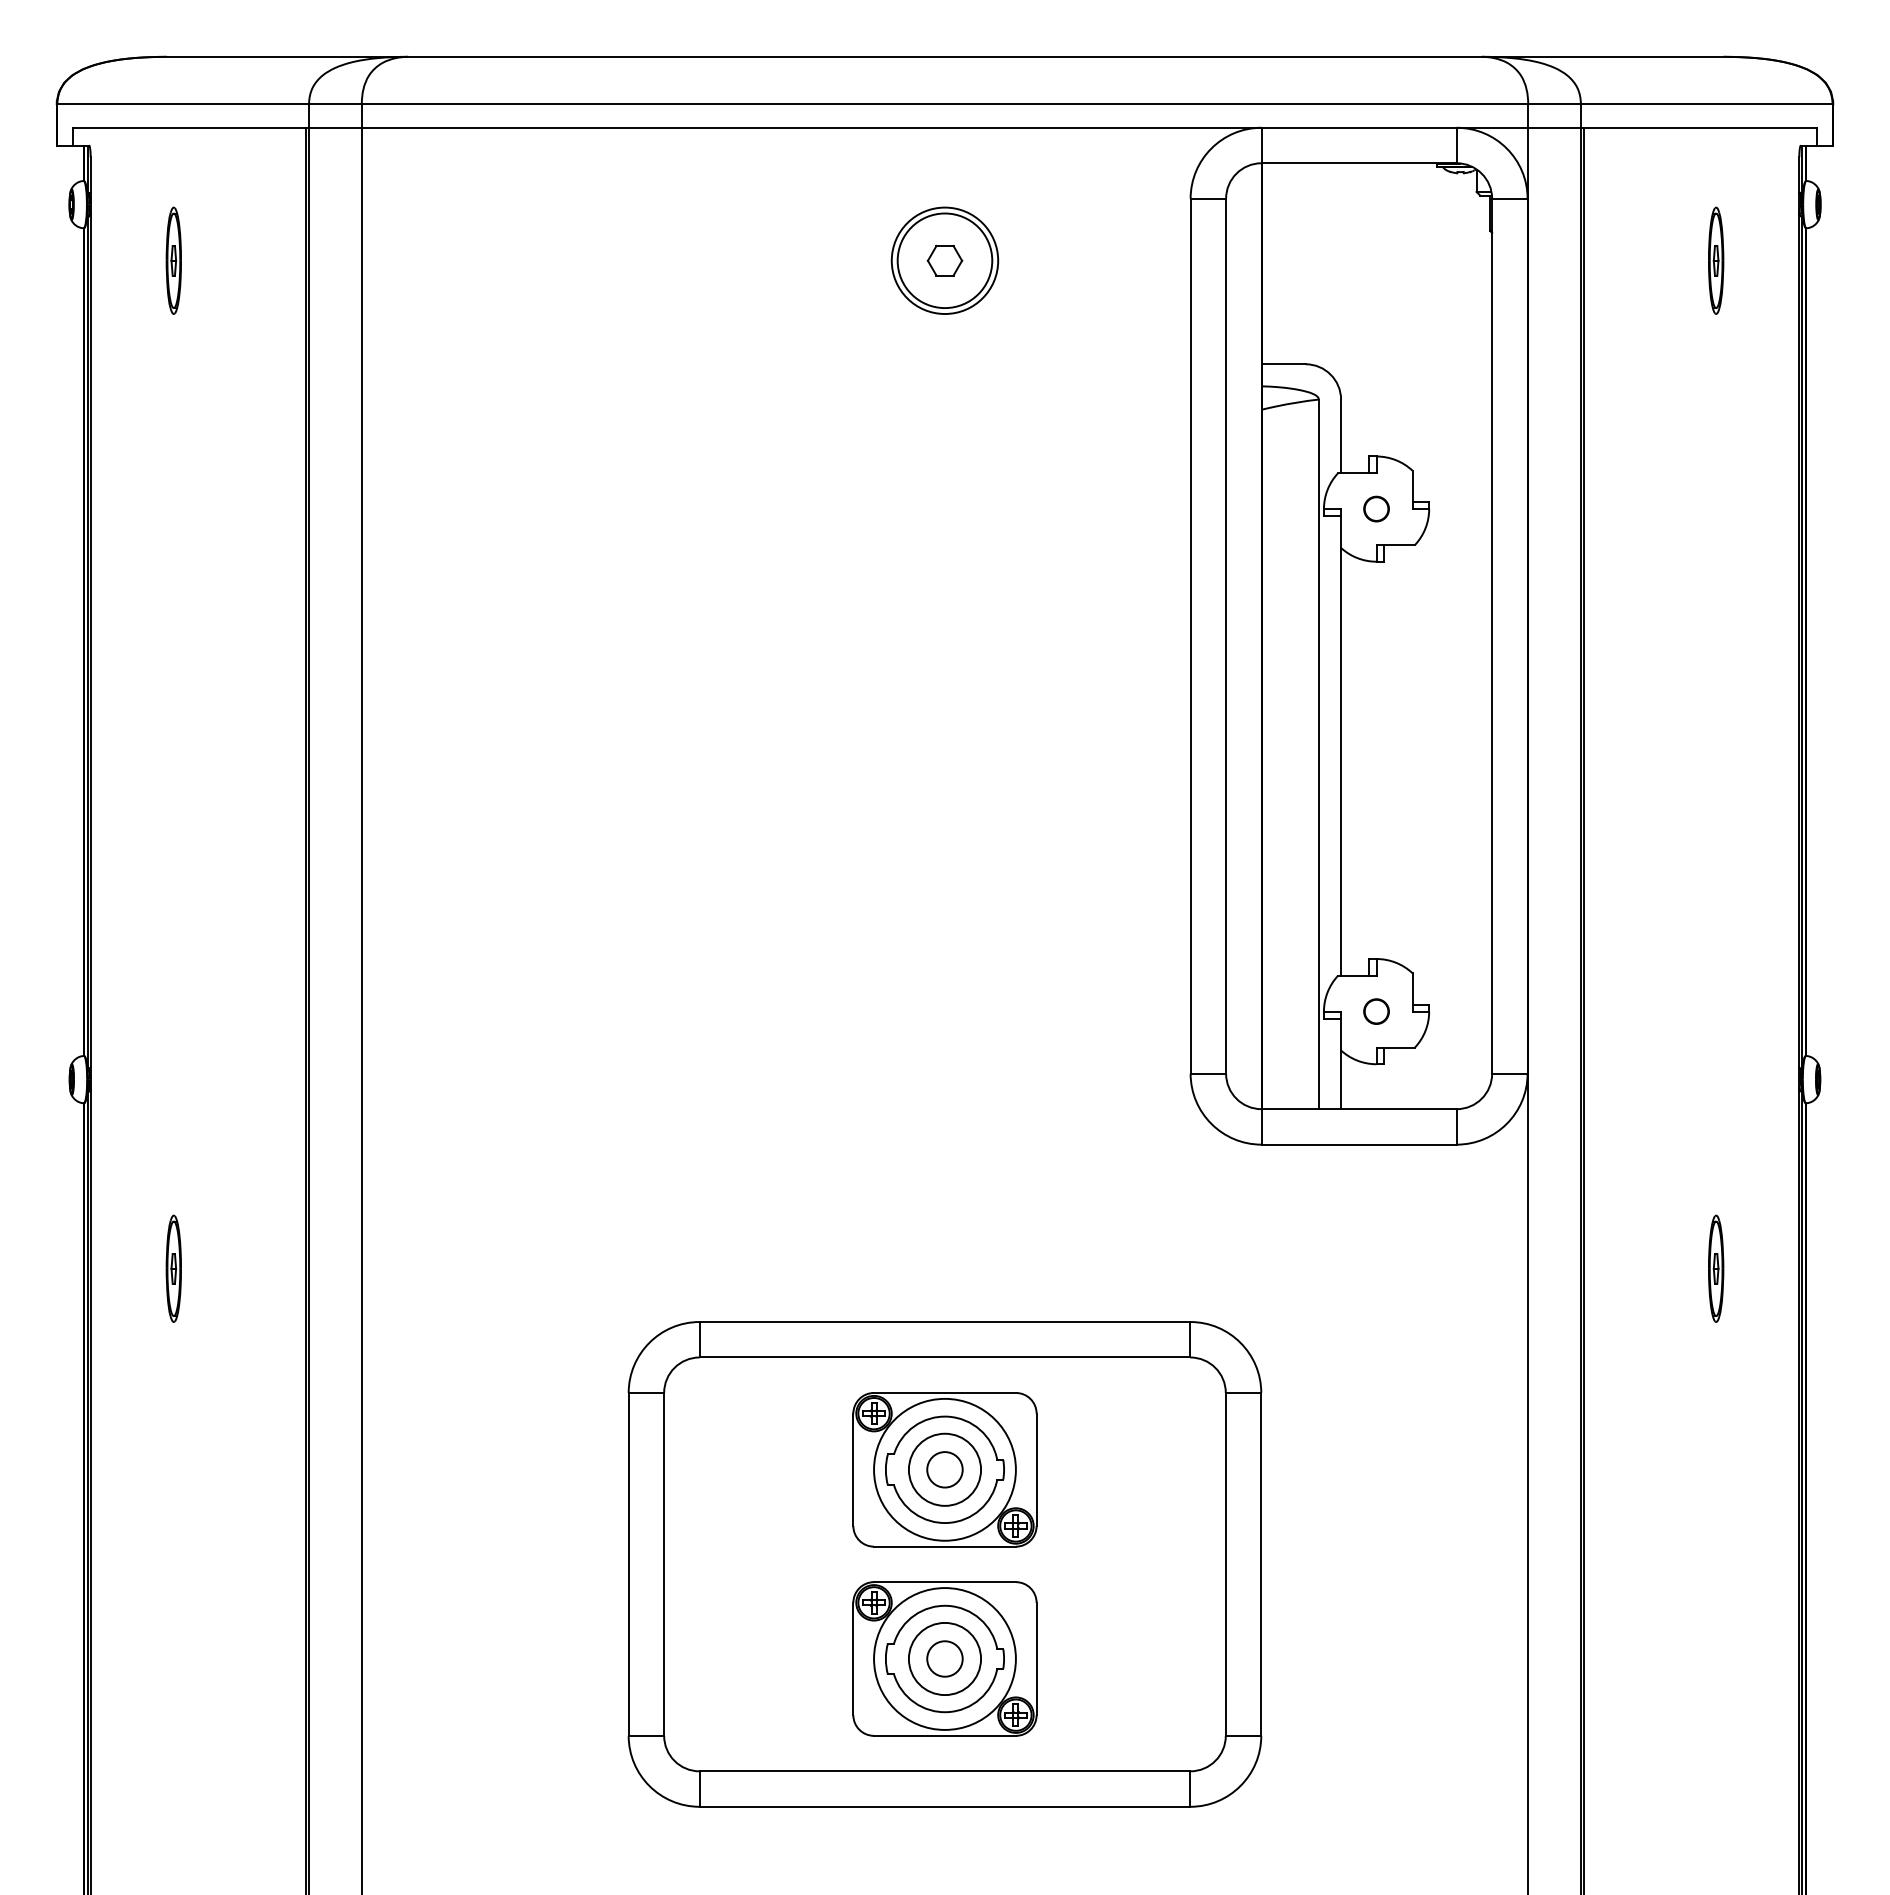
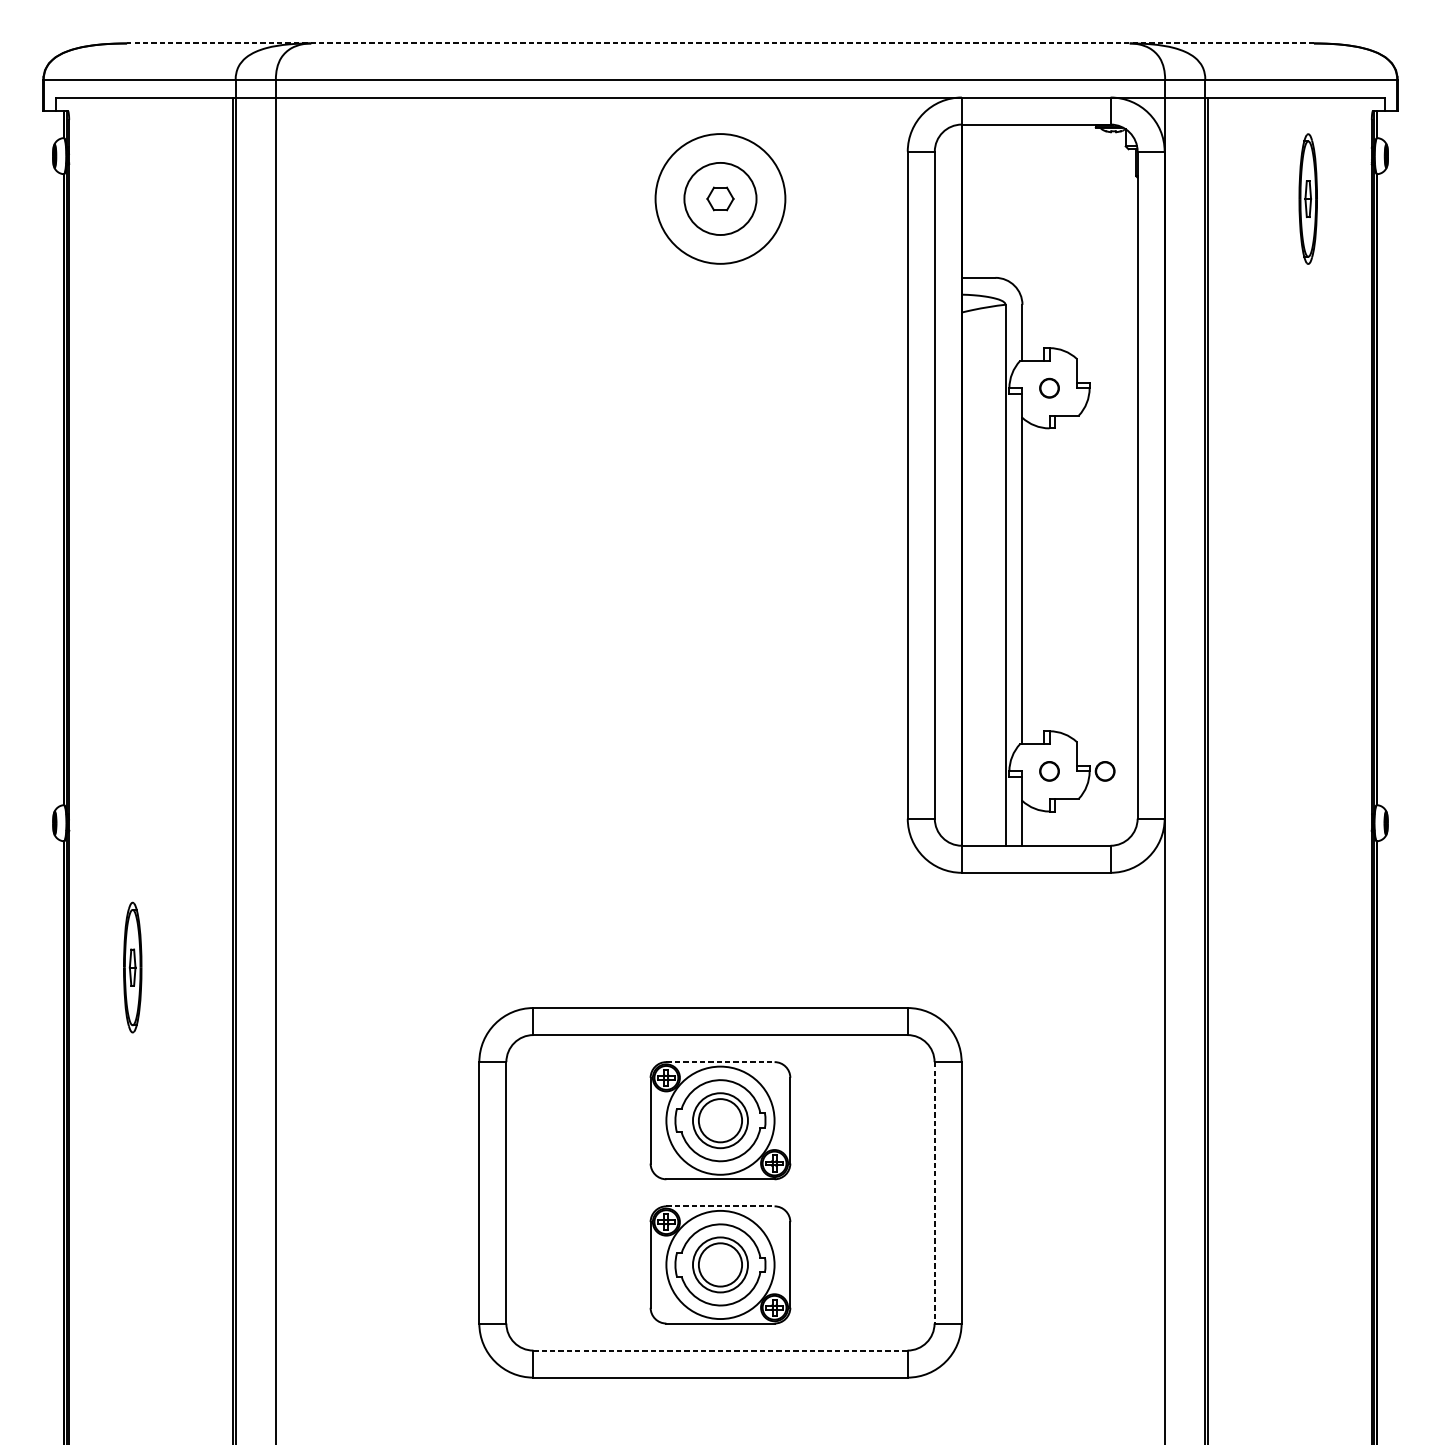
line: (944, 56) -> (720, 43), solid -> dashed
part: (173, 260) -> (132, 198), removed
circle: (944, 260) -> (720, 198), size x1.6
part: (1716, 260) -> (1308, 198), size x1.6
circle: (1449, 1011) -> (1105, 771), added
part: (173, 1268) -> (132, 967), size x1.6
part: (1716, 1268) -> (1308, 967), removed
line: (944, 1392) -> (720, 1061), solid -> dashed
circle: (944, 1469) -> (720, 1120), size x1.6
line: (1225, 1564) -> (934, 1192), solid -> dashed
line: (944, 1582) -> (720, 1206), solid -> dashed
circle: (944, 1658) -> (720, 1264), size x1.6
line: (944, 1771) -> (720, 1350), solid -> dashed

